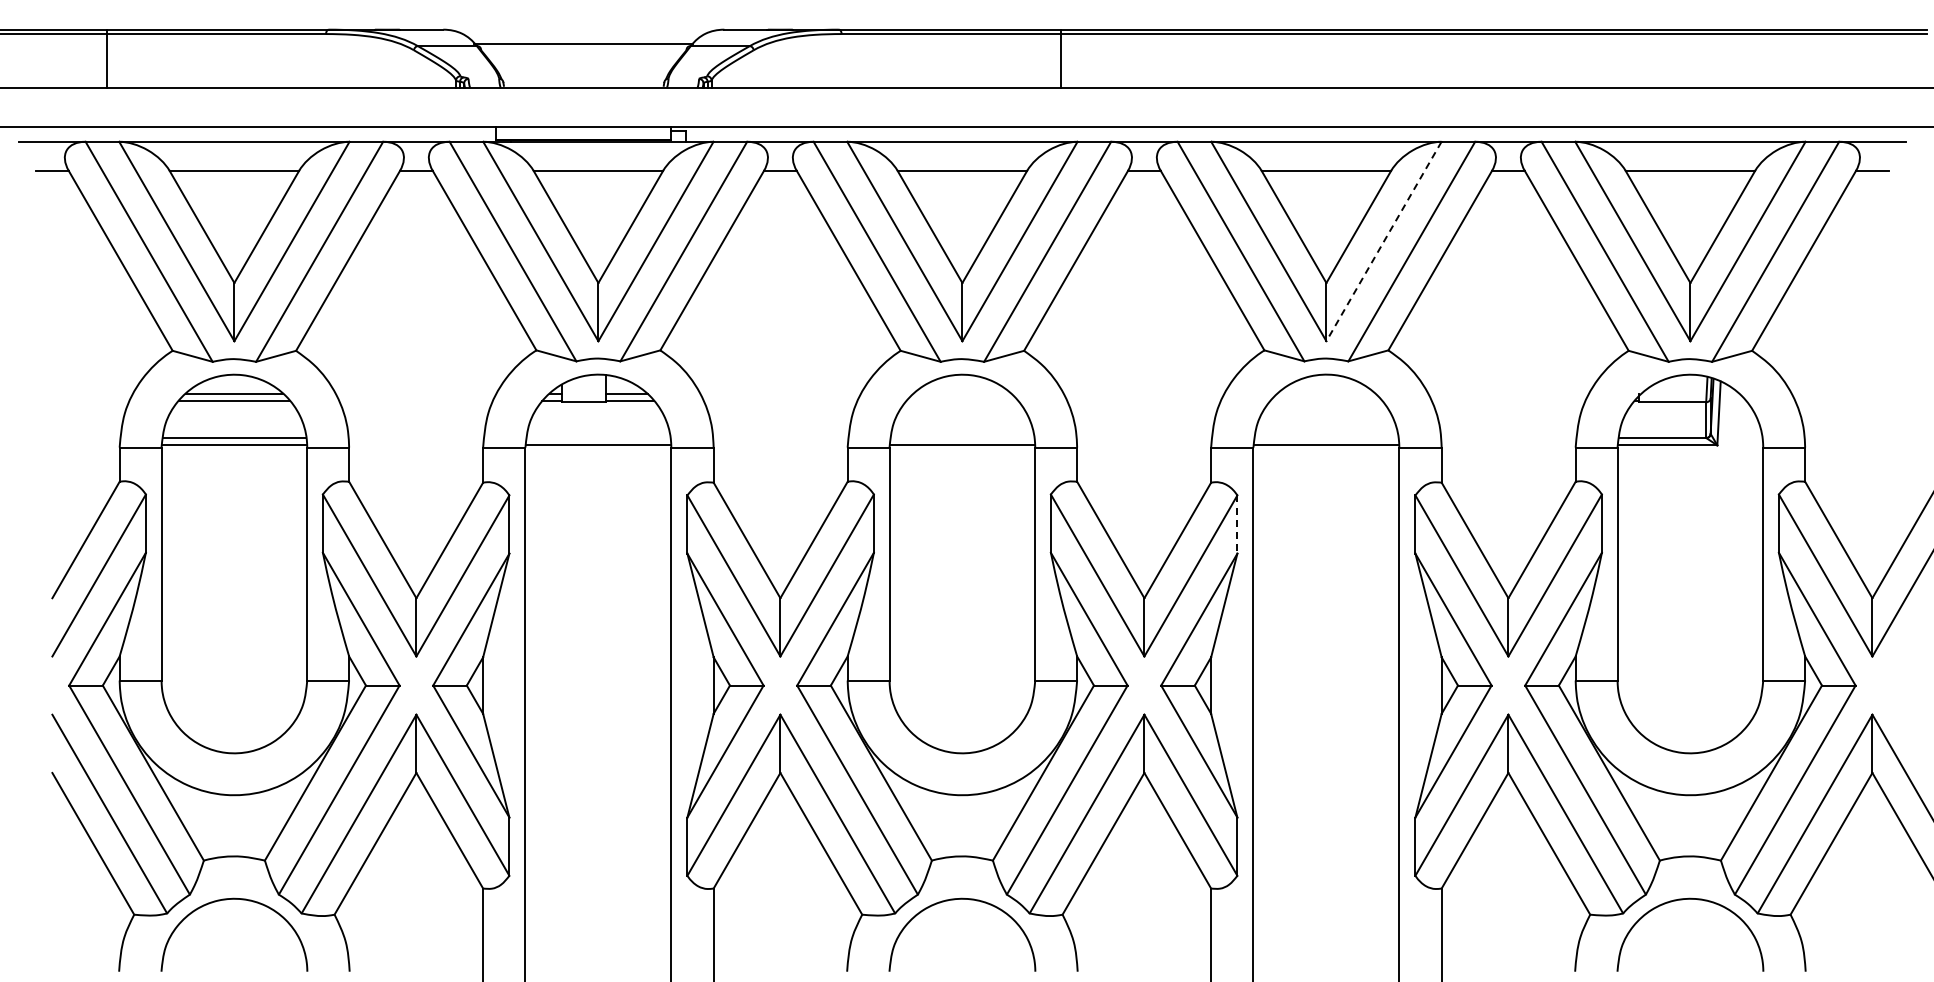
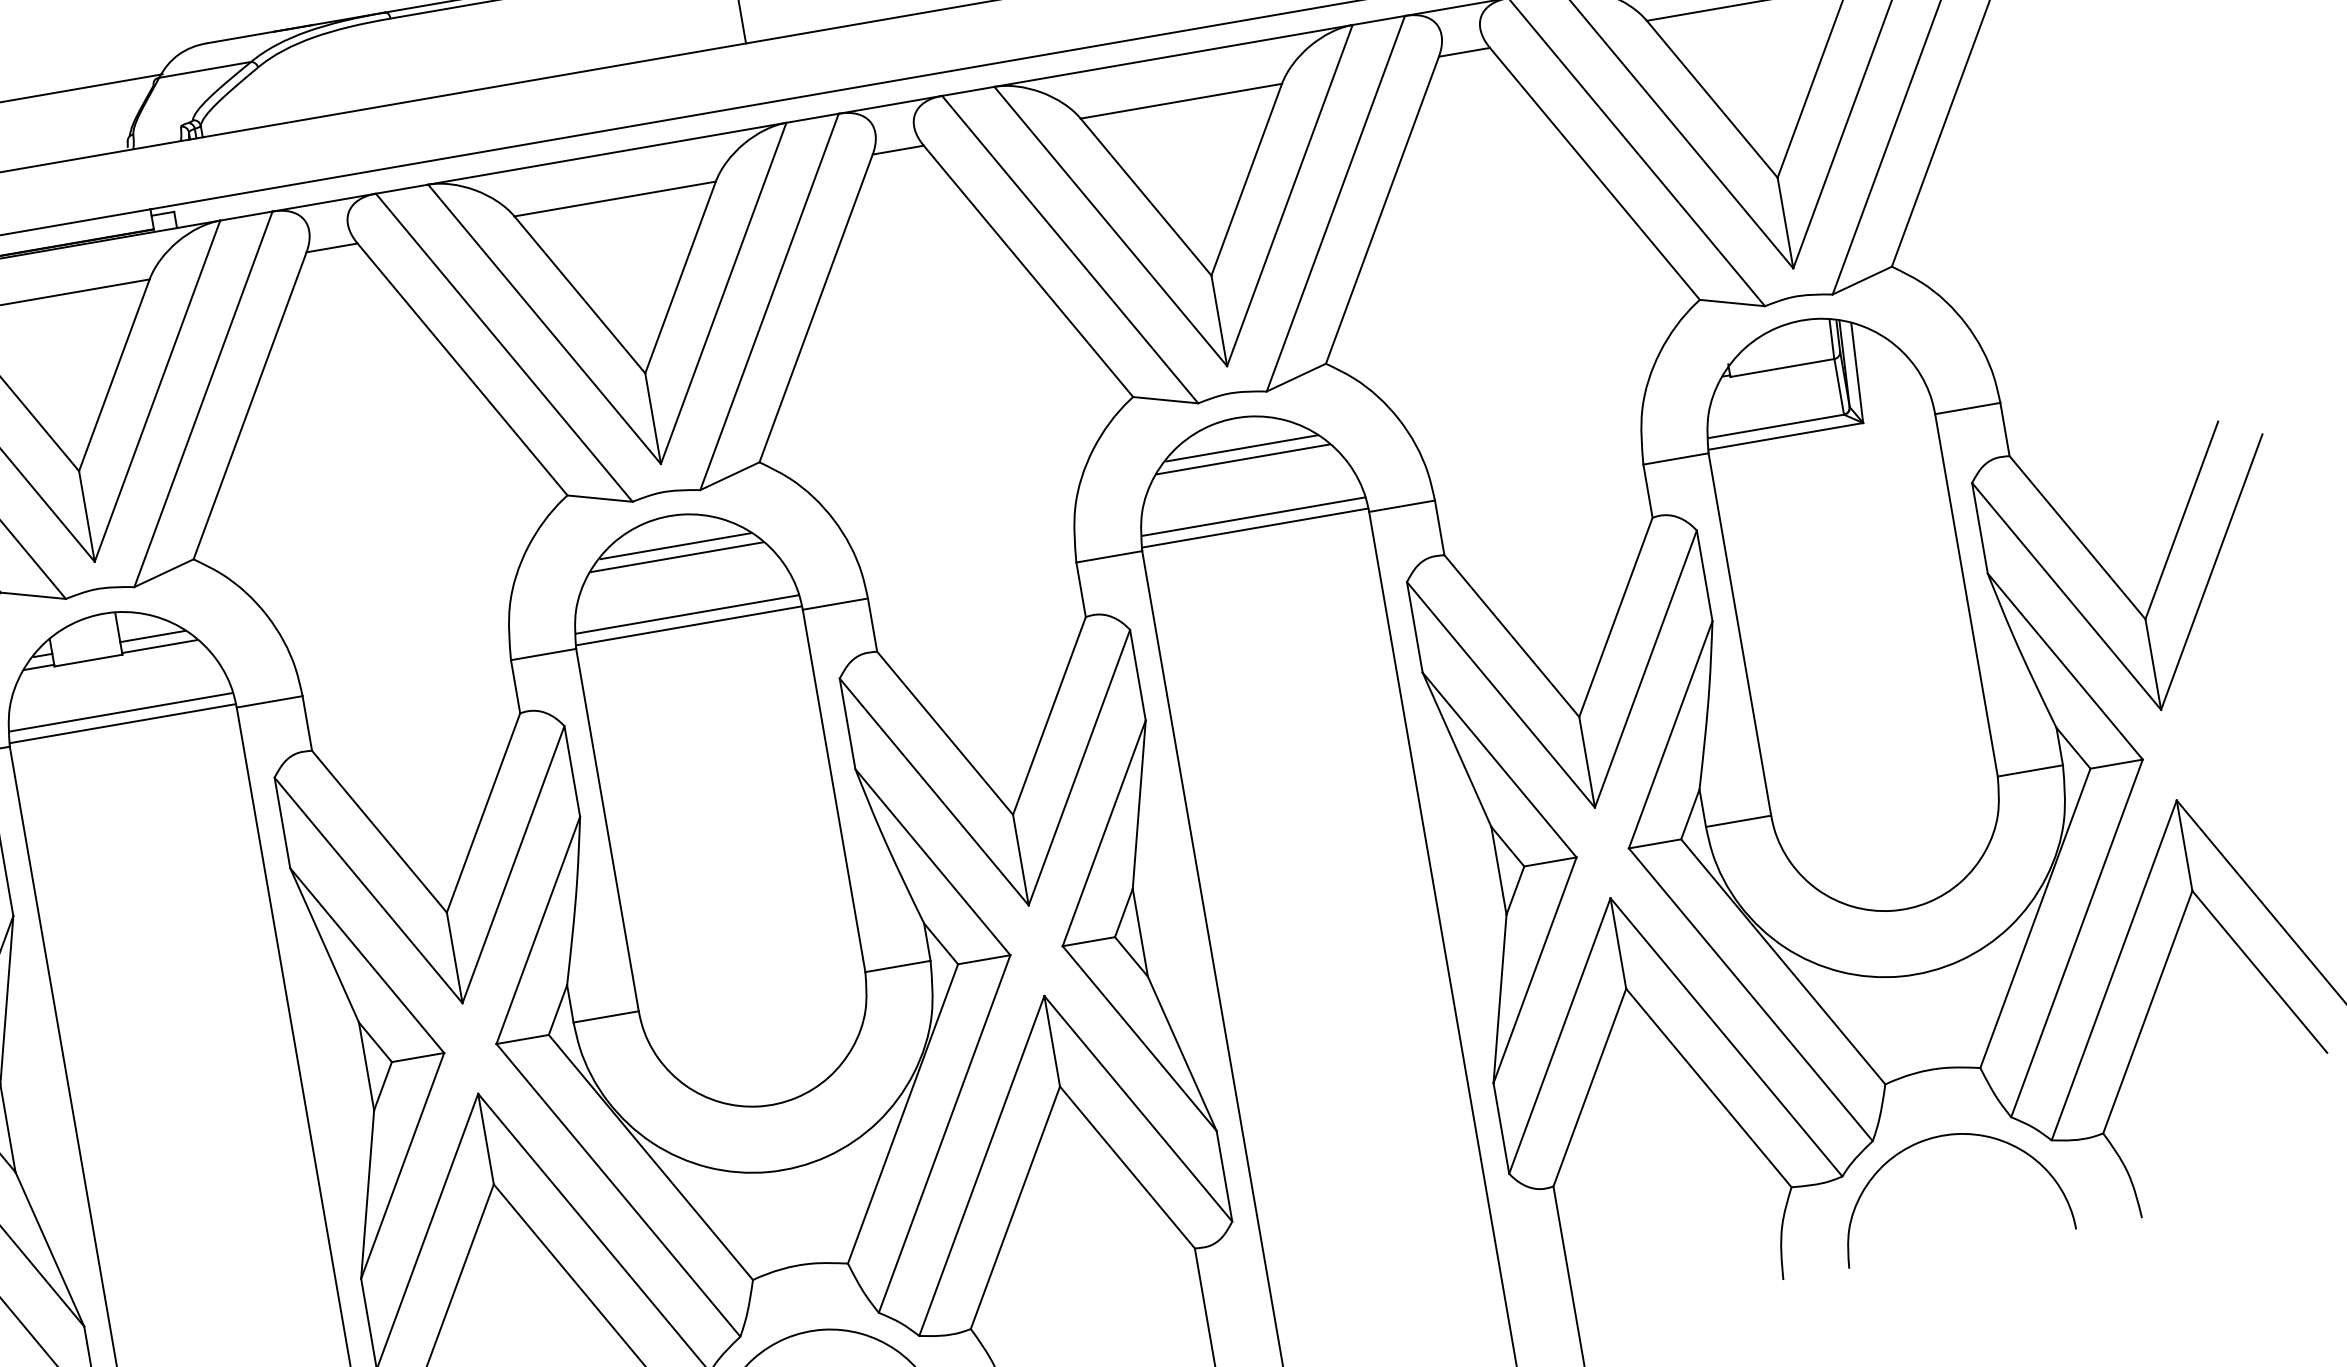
line: (1383, 241) -> (1289, 195), dashed -> solid
line: (962, 394) -> (675, 546), added
line: (1326, 394) -> (1241, 448), added
line: (961, 401) -> (675, 557), added
line: (1325, 401) -> (1241, 460), added
line: (598, 438) -> (121, 713), added
line: (962, 438) -> (687, 615), added
line: (1326, 438) -> (1253, 517), added
line: (1237, 525) -> (1138, 676), dashed -> solid

